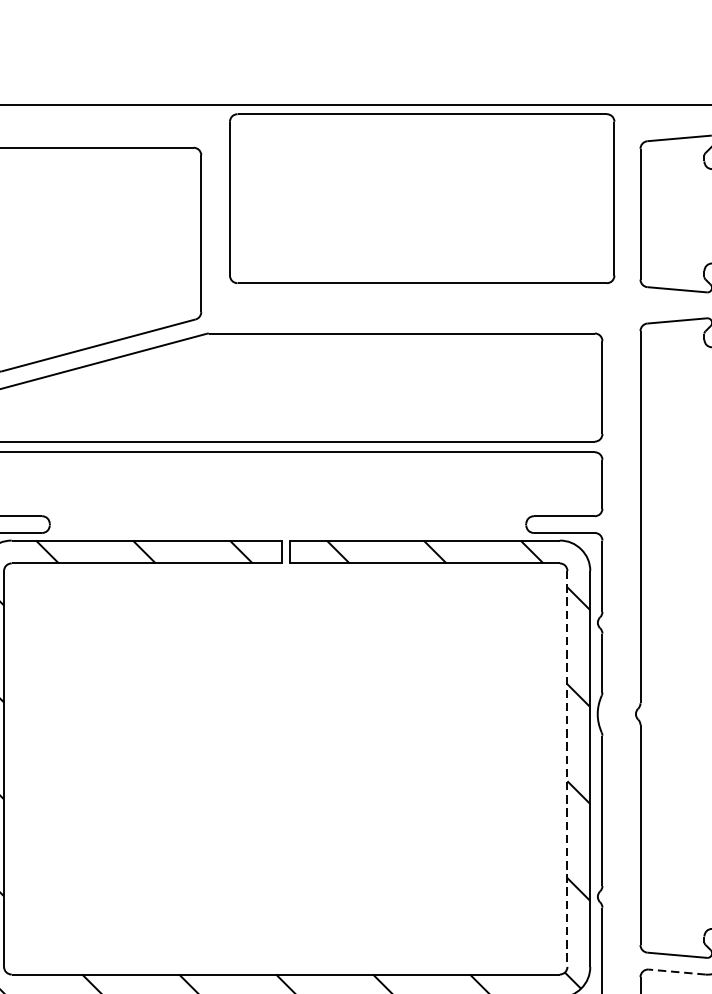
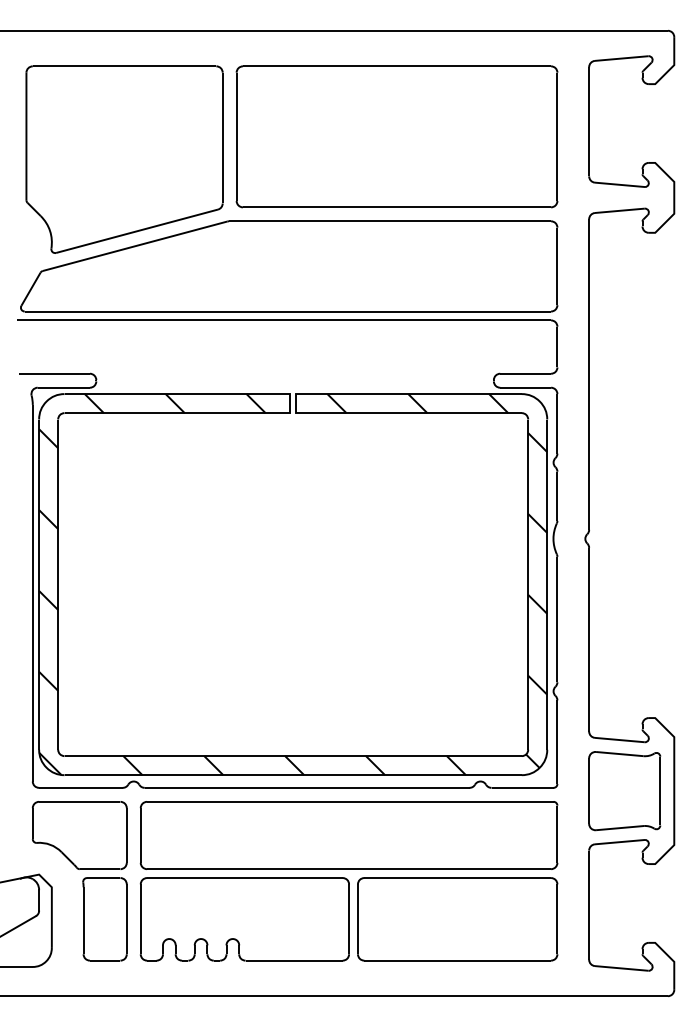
part: (421, 198) -> (396, 136), moved
line: (567, 770) -> (528, 585), dashed -> solid
line: (676, 972) -> (619, 754), dashed -> solid

